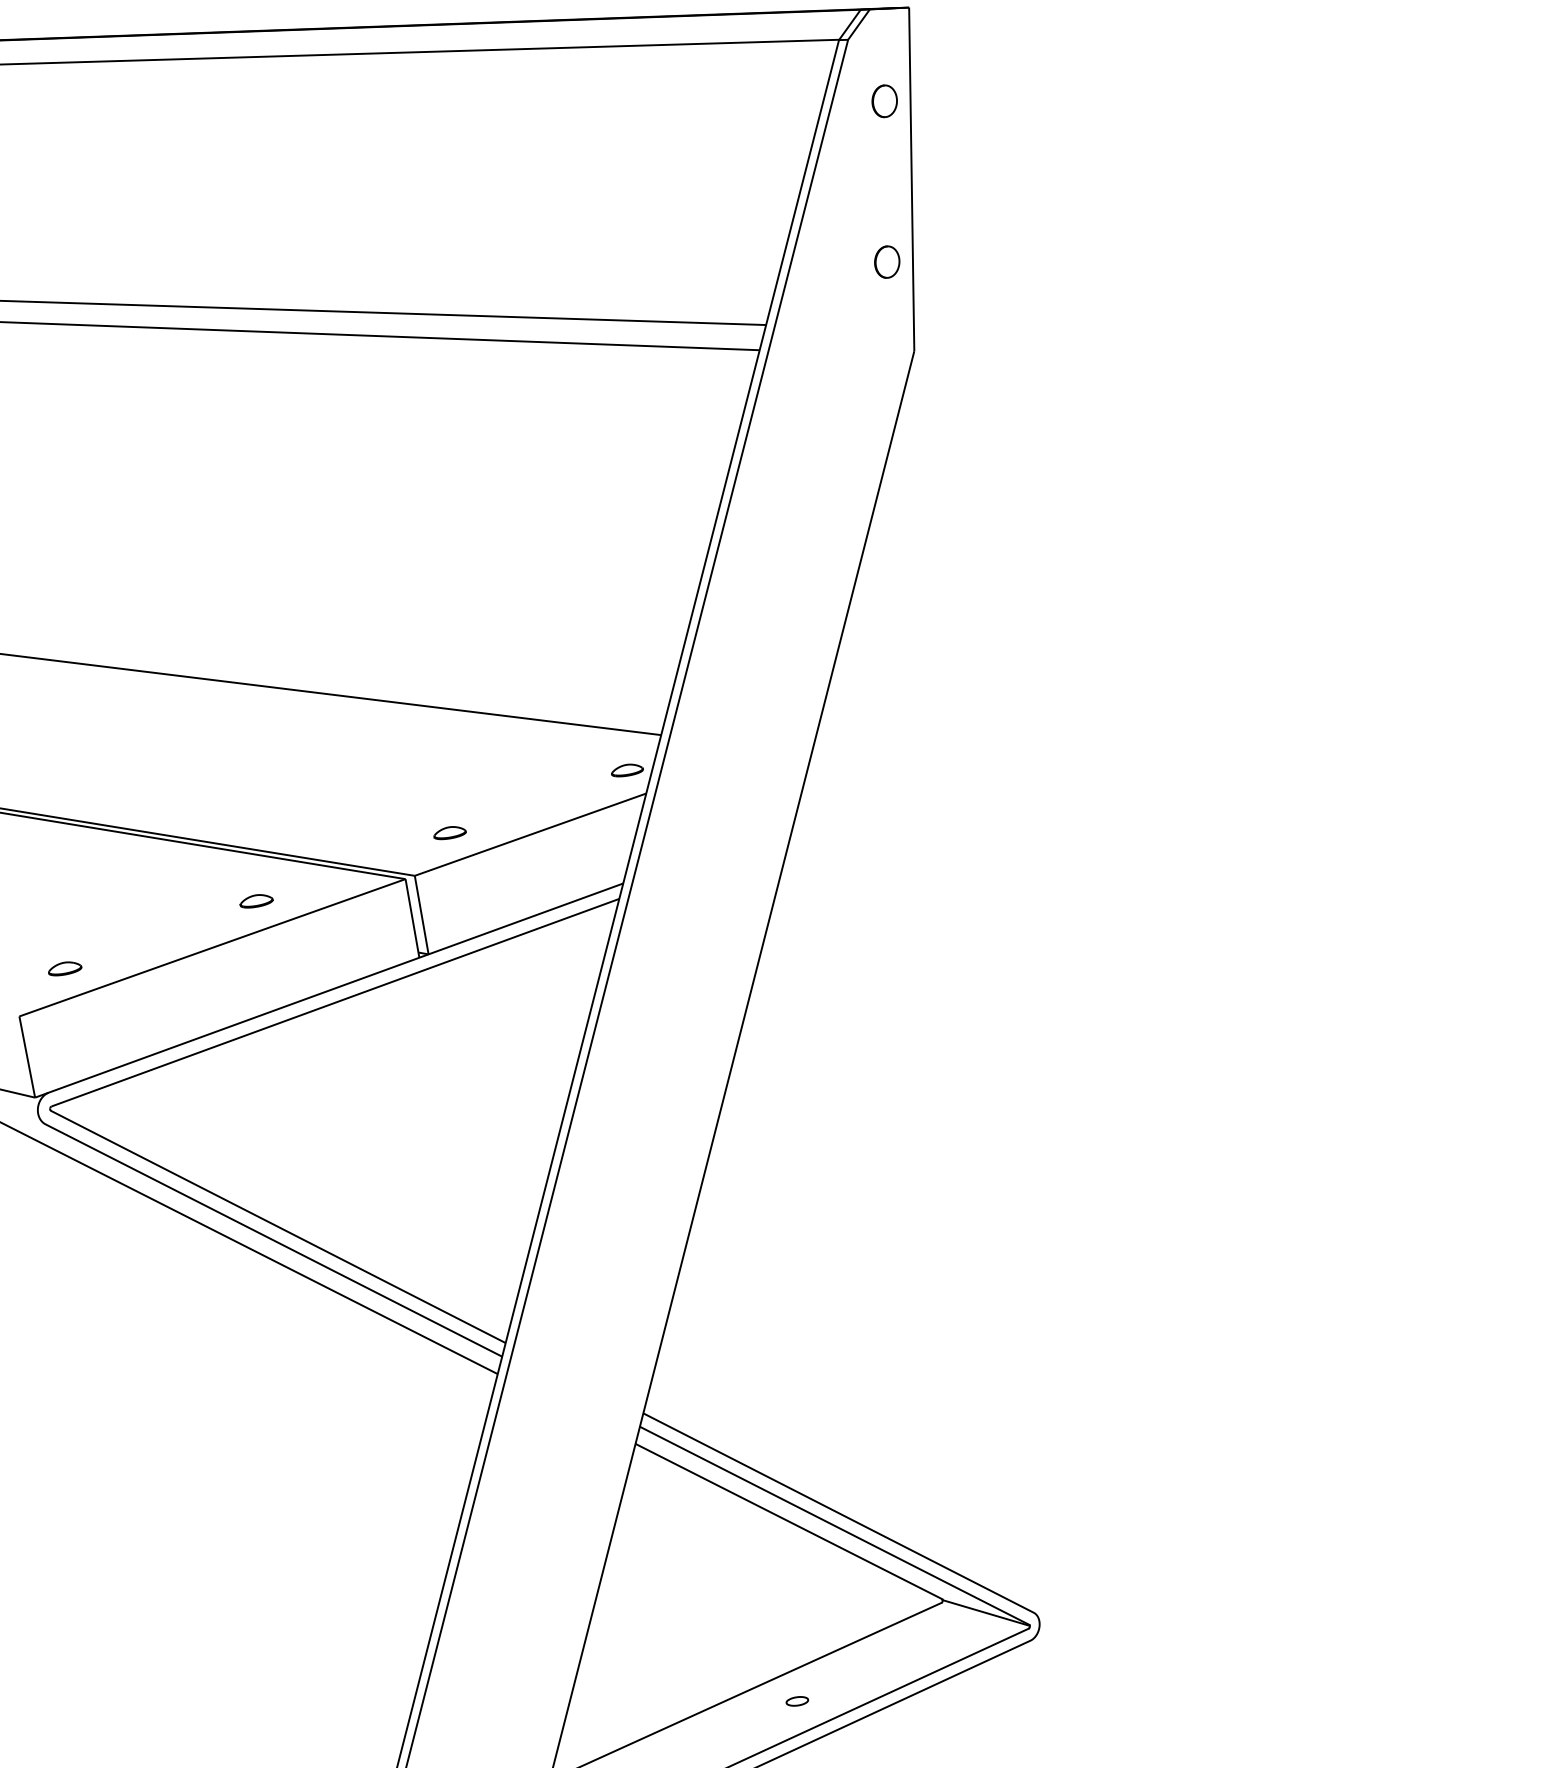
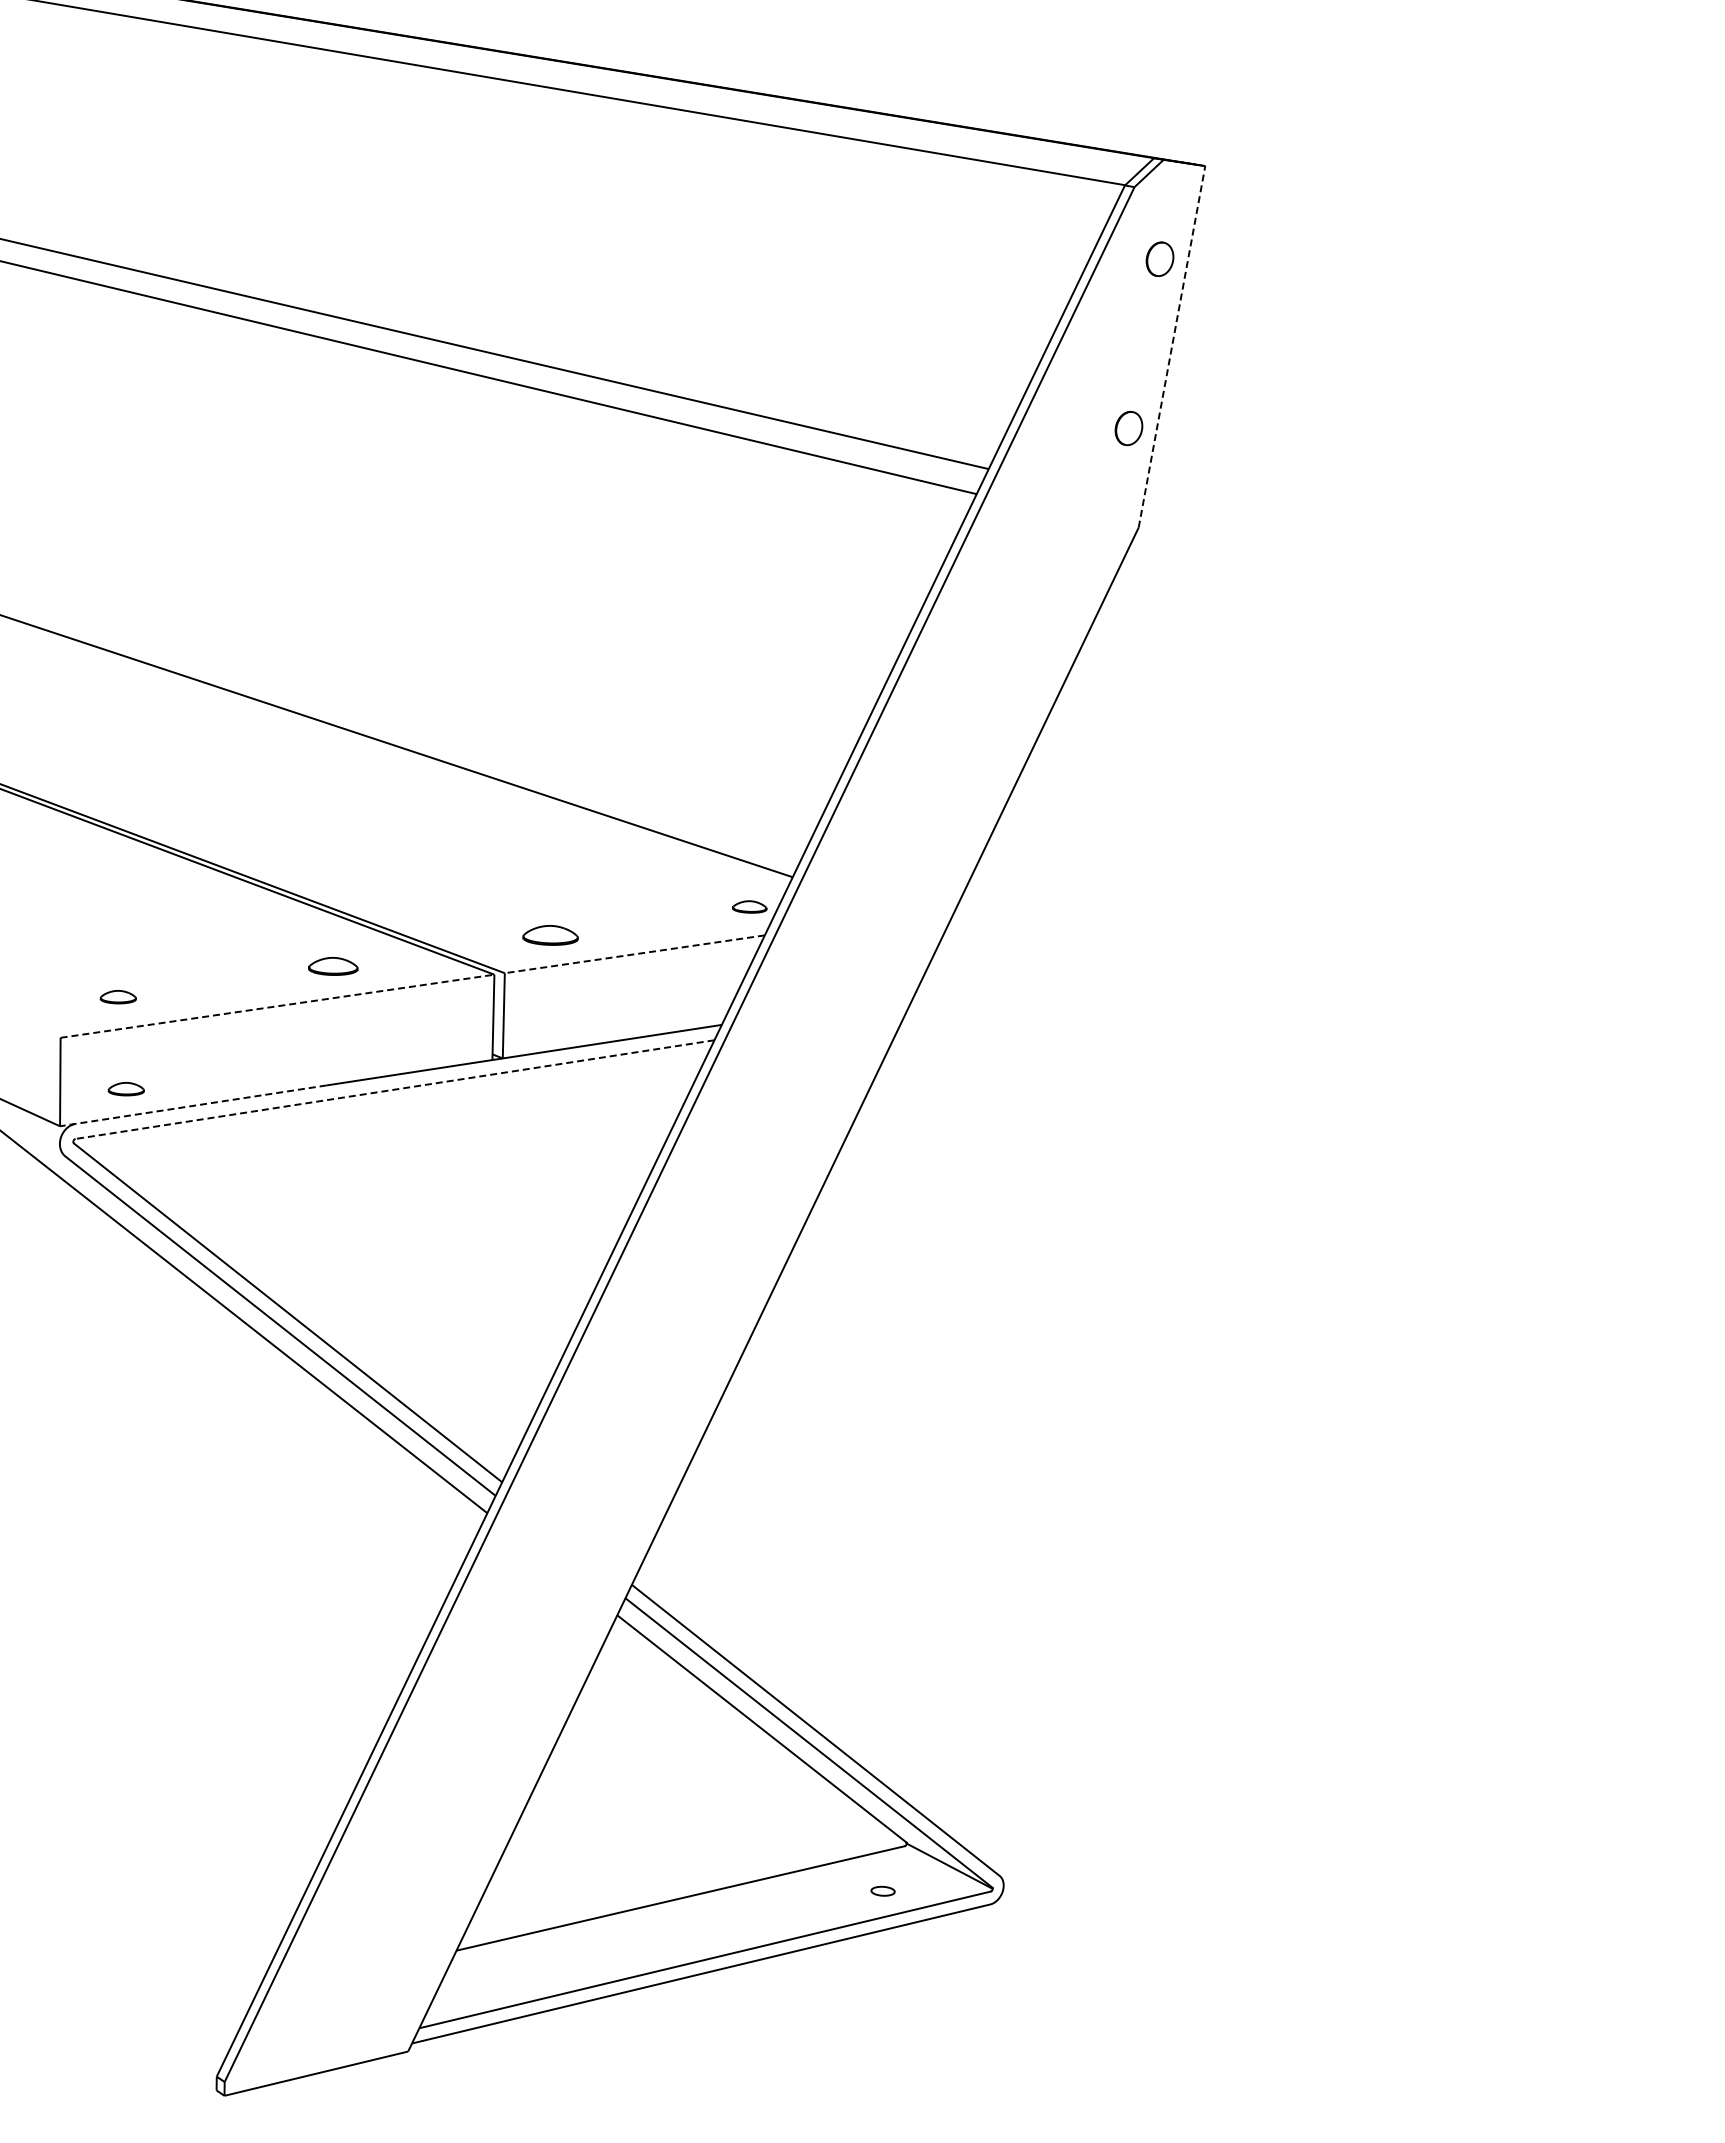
line: (912, 178) -> (1172, 346), solid -> dashed
part: (449, 832) -> (550, 935), size x1.6
line: (530, 834) -> (634, 954), solid -> dashed
part: (256, 901) -> (333, 966), size x1.4
line: (213, 947) -> (278, 1006), solid -> dashed
line: (334, 1002) -> (394, 1089), solid -> dashed
part: (88, 1051) -> (125, 1089), added
line: (153, 1054) -> (193, 1105), solid -> dashed
part: (796, 1700) -> (882, 1890), moved

